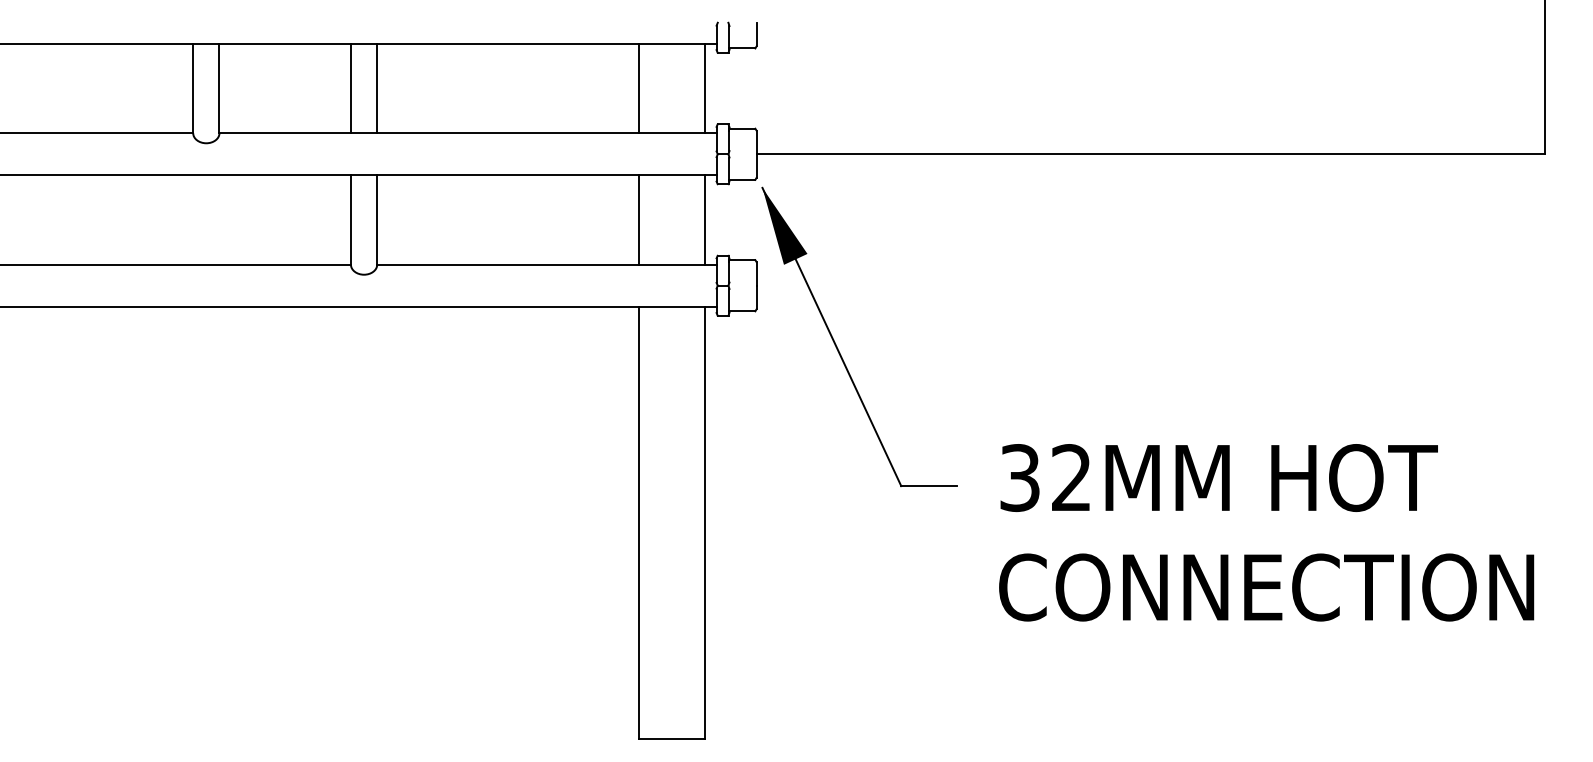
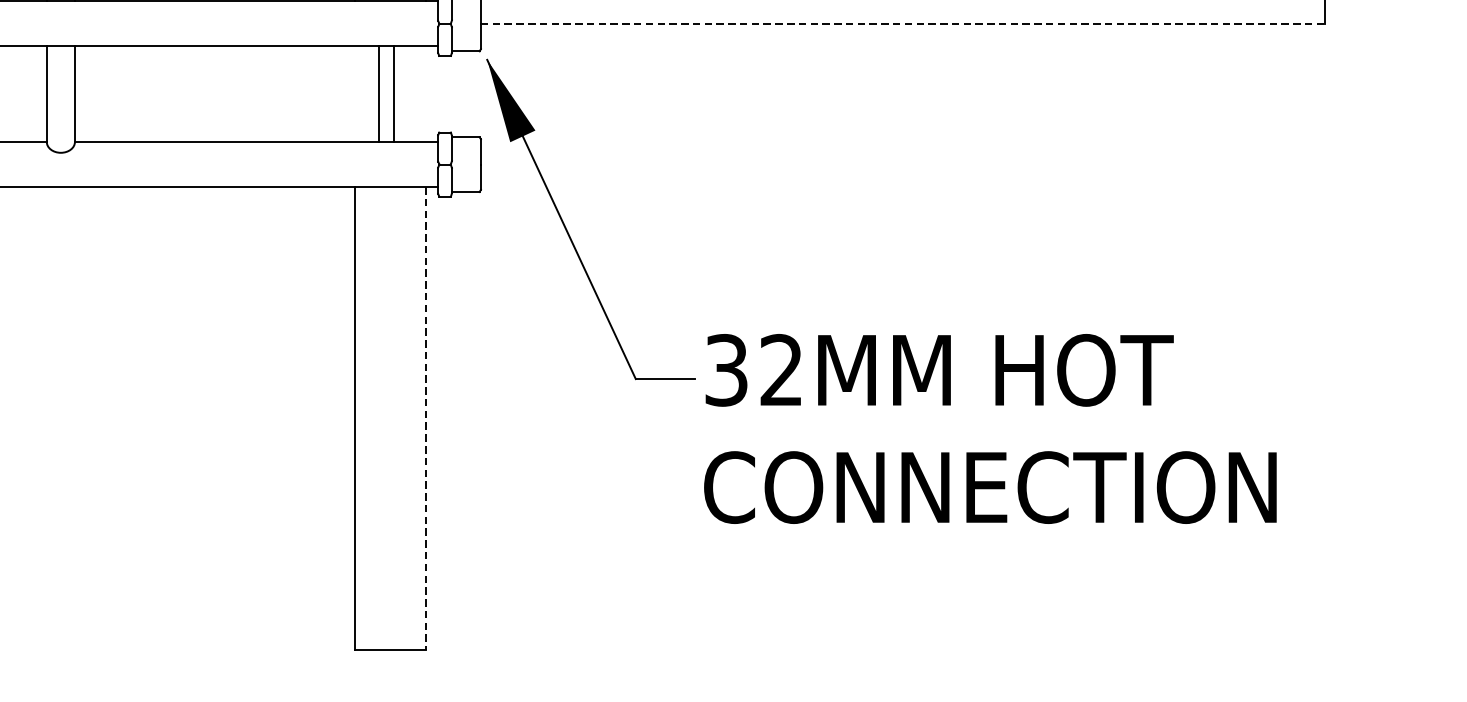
line: (1151, 154) -> (903, 24), solid -> dashed
line: (639, 219) -> (394, 93), moved
line: (705, 219) -> (379, 93), moved
line: (705, 523) -> (426, 419), solid -> dashed
text: (1266, 532) -> (990, 428), moved

